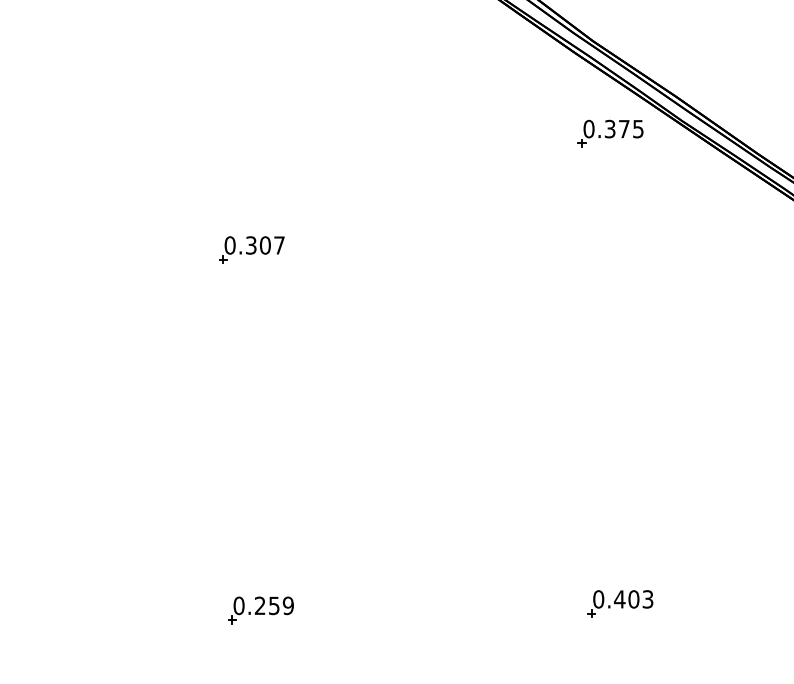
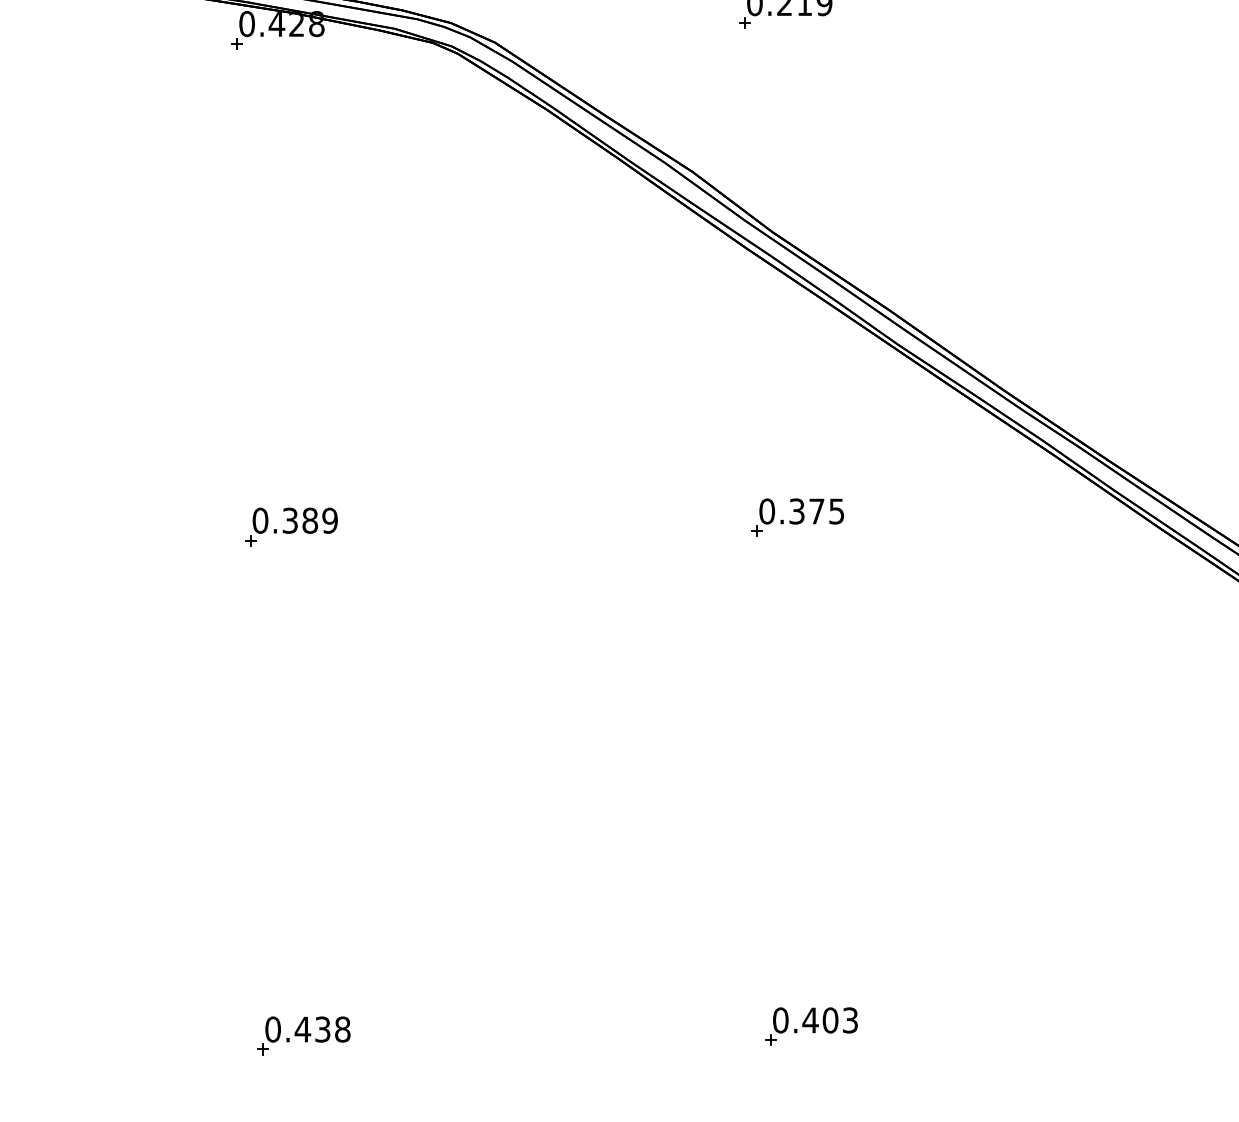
part: (610, 133) -> (797, 517), moved
text: (271, 245) -> (319, 520), 0.307 -> 0.389
text: (274, 605) -> (322, 1029), 0.259 -> 0.438

